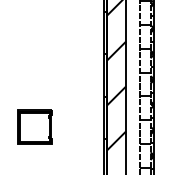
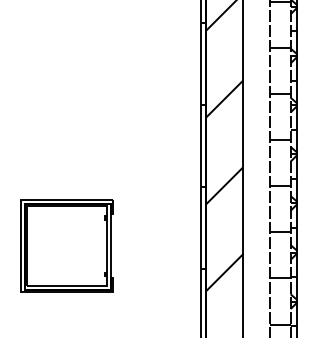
part: (34, 126) -> (66, 244), size x1.4

